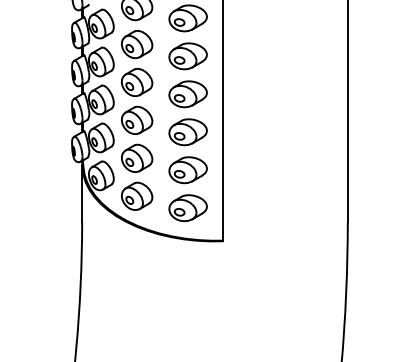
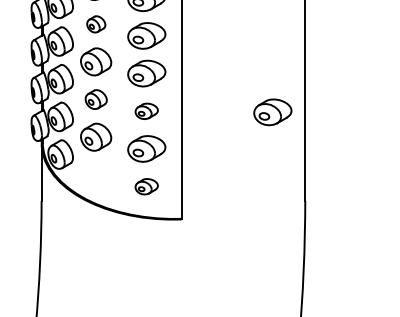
part: (137, 44) -> (96, 24), size x0.6
part: (137, 120) -> (96, 99), size x0.7
part: (187, 132) -> (146, 111), size x0.6
part: (314, 133) -> (272, 112), added
part: (137, 195) -> (96, 174), removed
part: (187, 208) -> (146, 186), size x0.6

